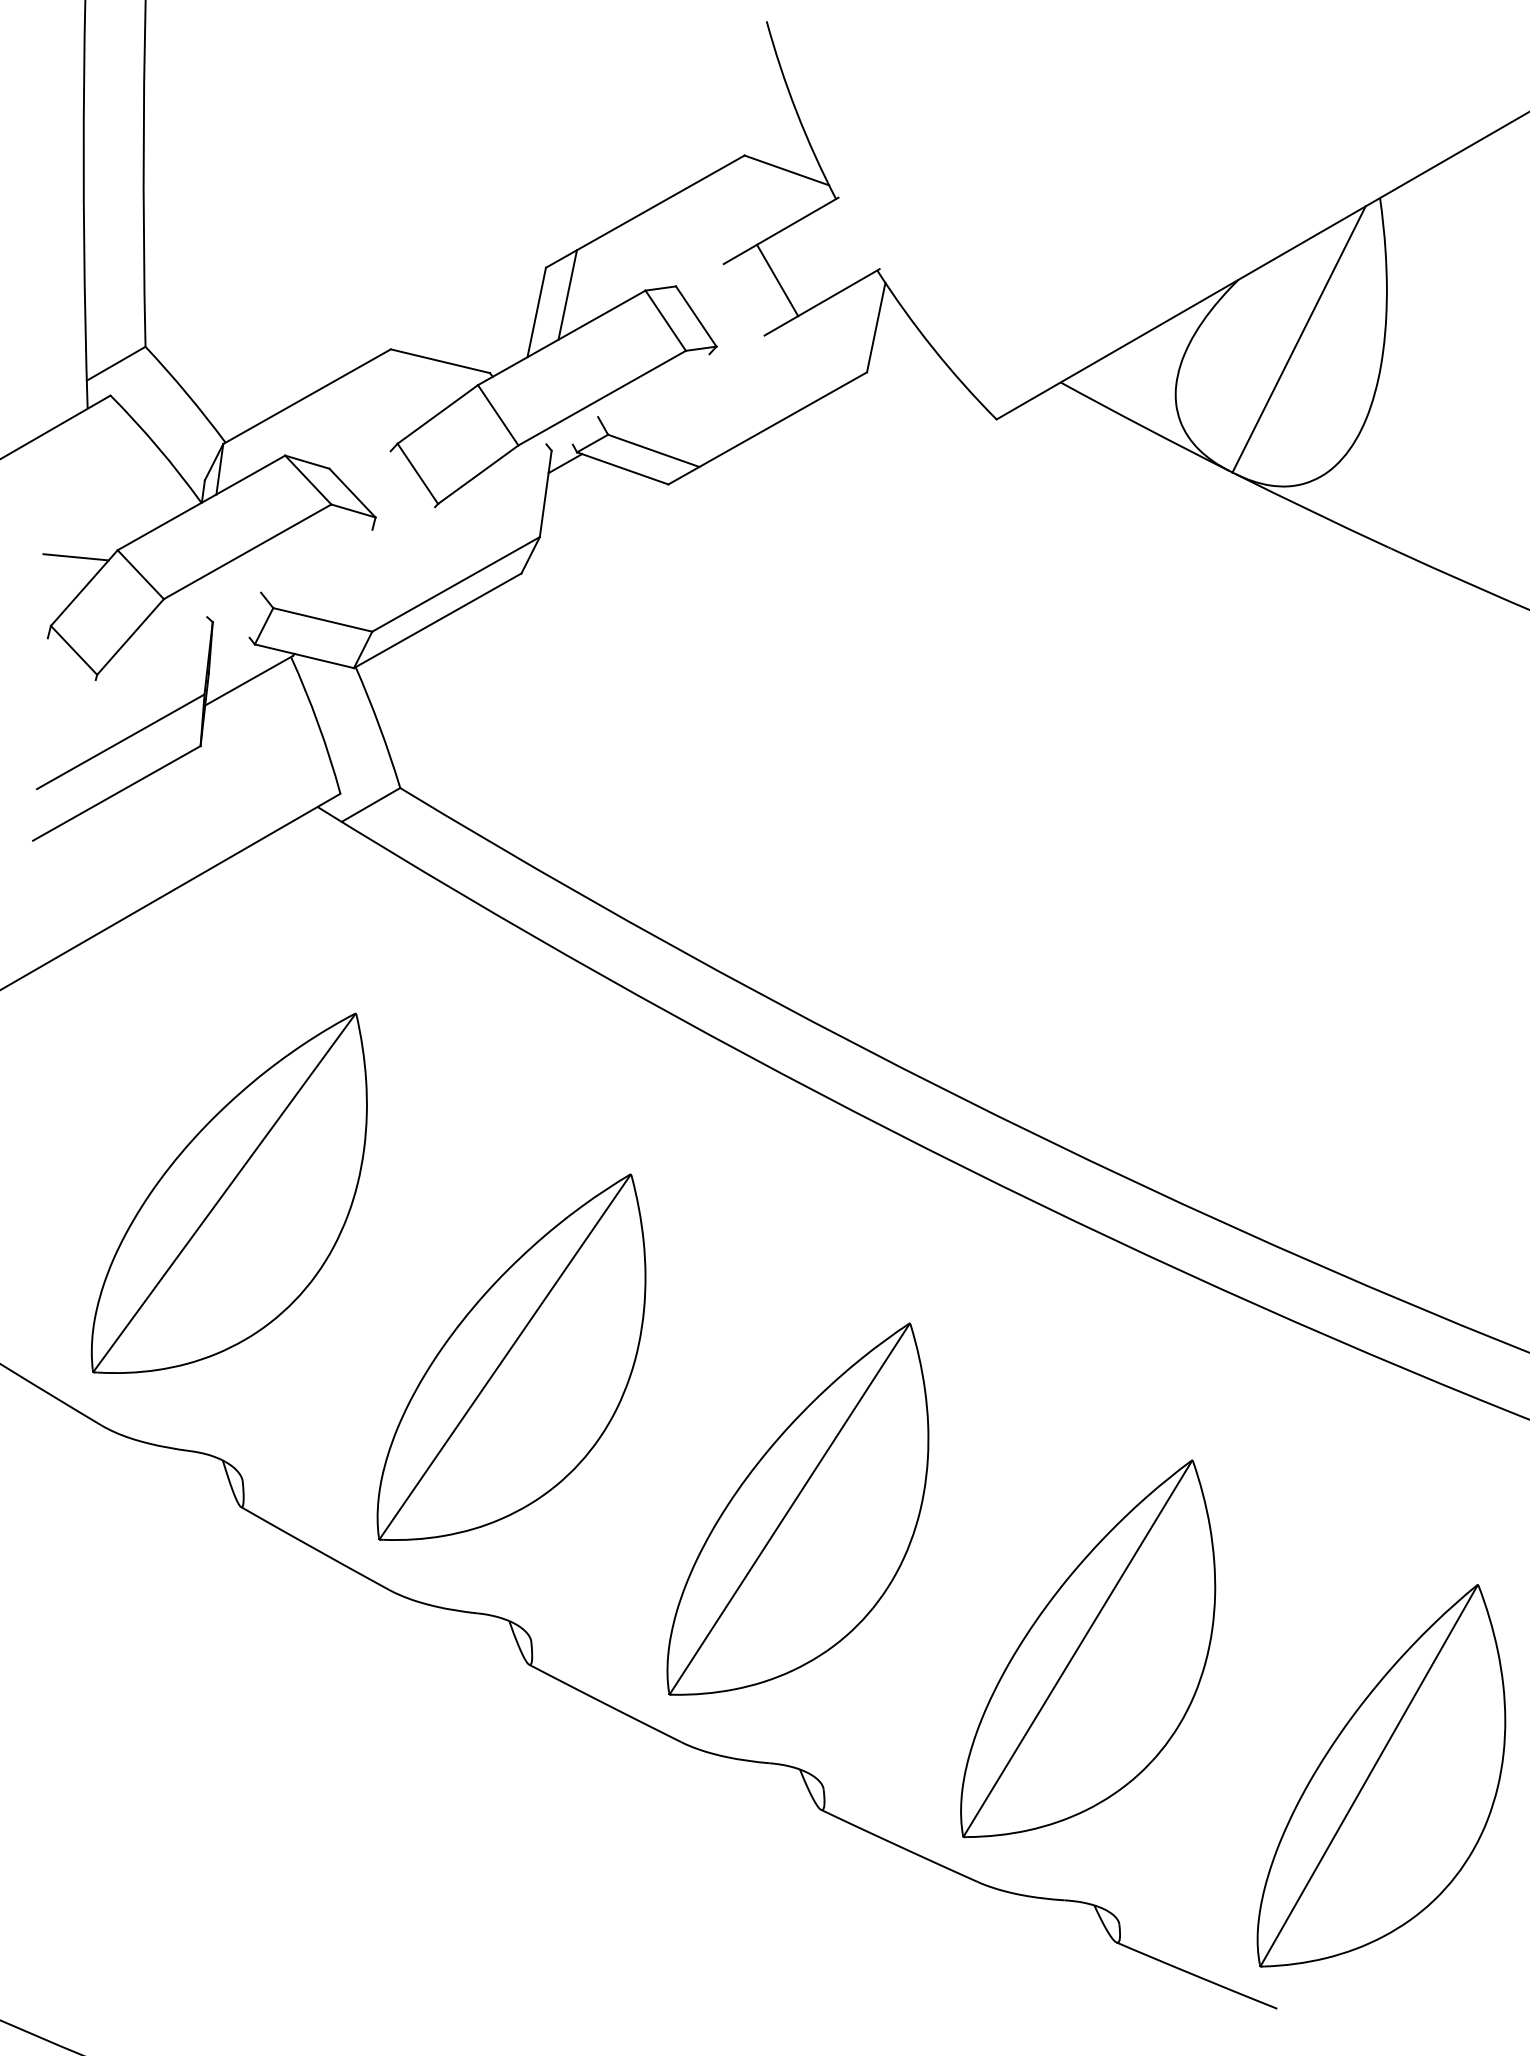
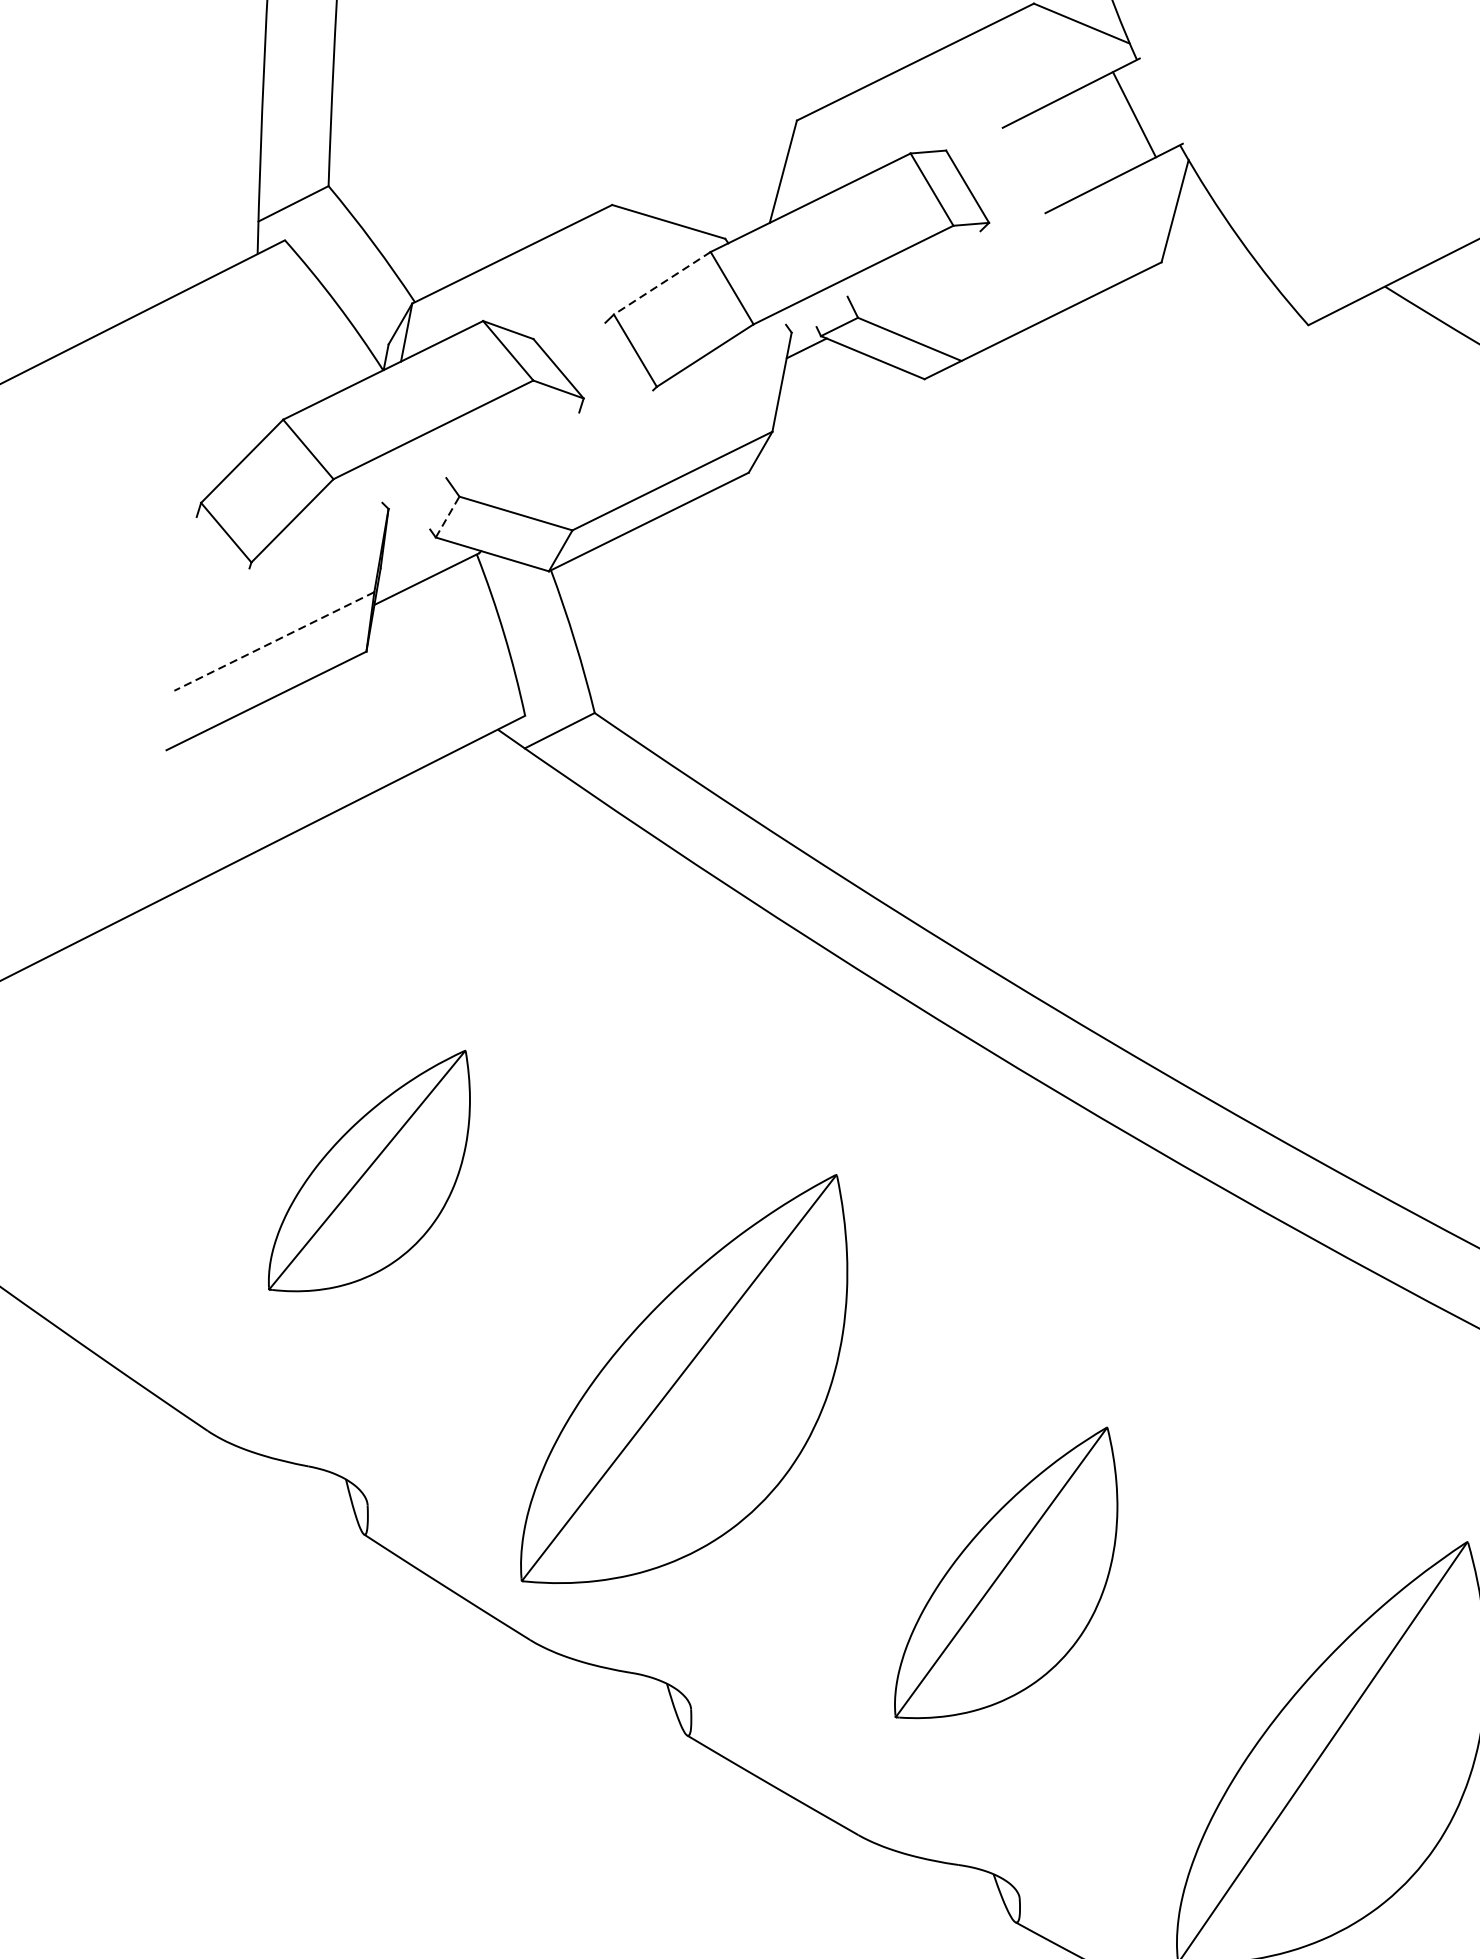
line: (777, 280) -> (1134, 114), moved
line: (567, 294) -> (820, 152), removed
line: (437, 414) -> (661, 283), solid -> dashed
line: (75, 557) -> (233, 425), removed
line: (264, 625) -> (448, 516), solid -> dashed
line: (120, 742) -> (274, 642), solid -> dashed
part: (228, 1192) -> (369, 1169), size x0.6
part: (797, 1508) -> (1007, 1572), size x0.7

